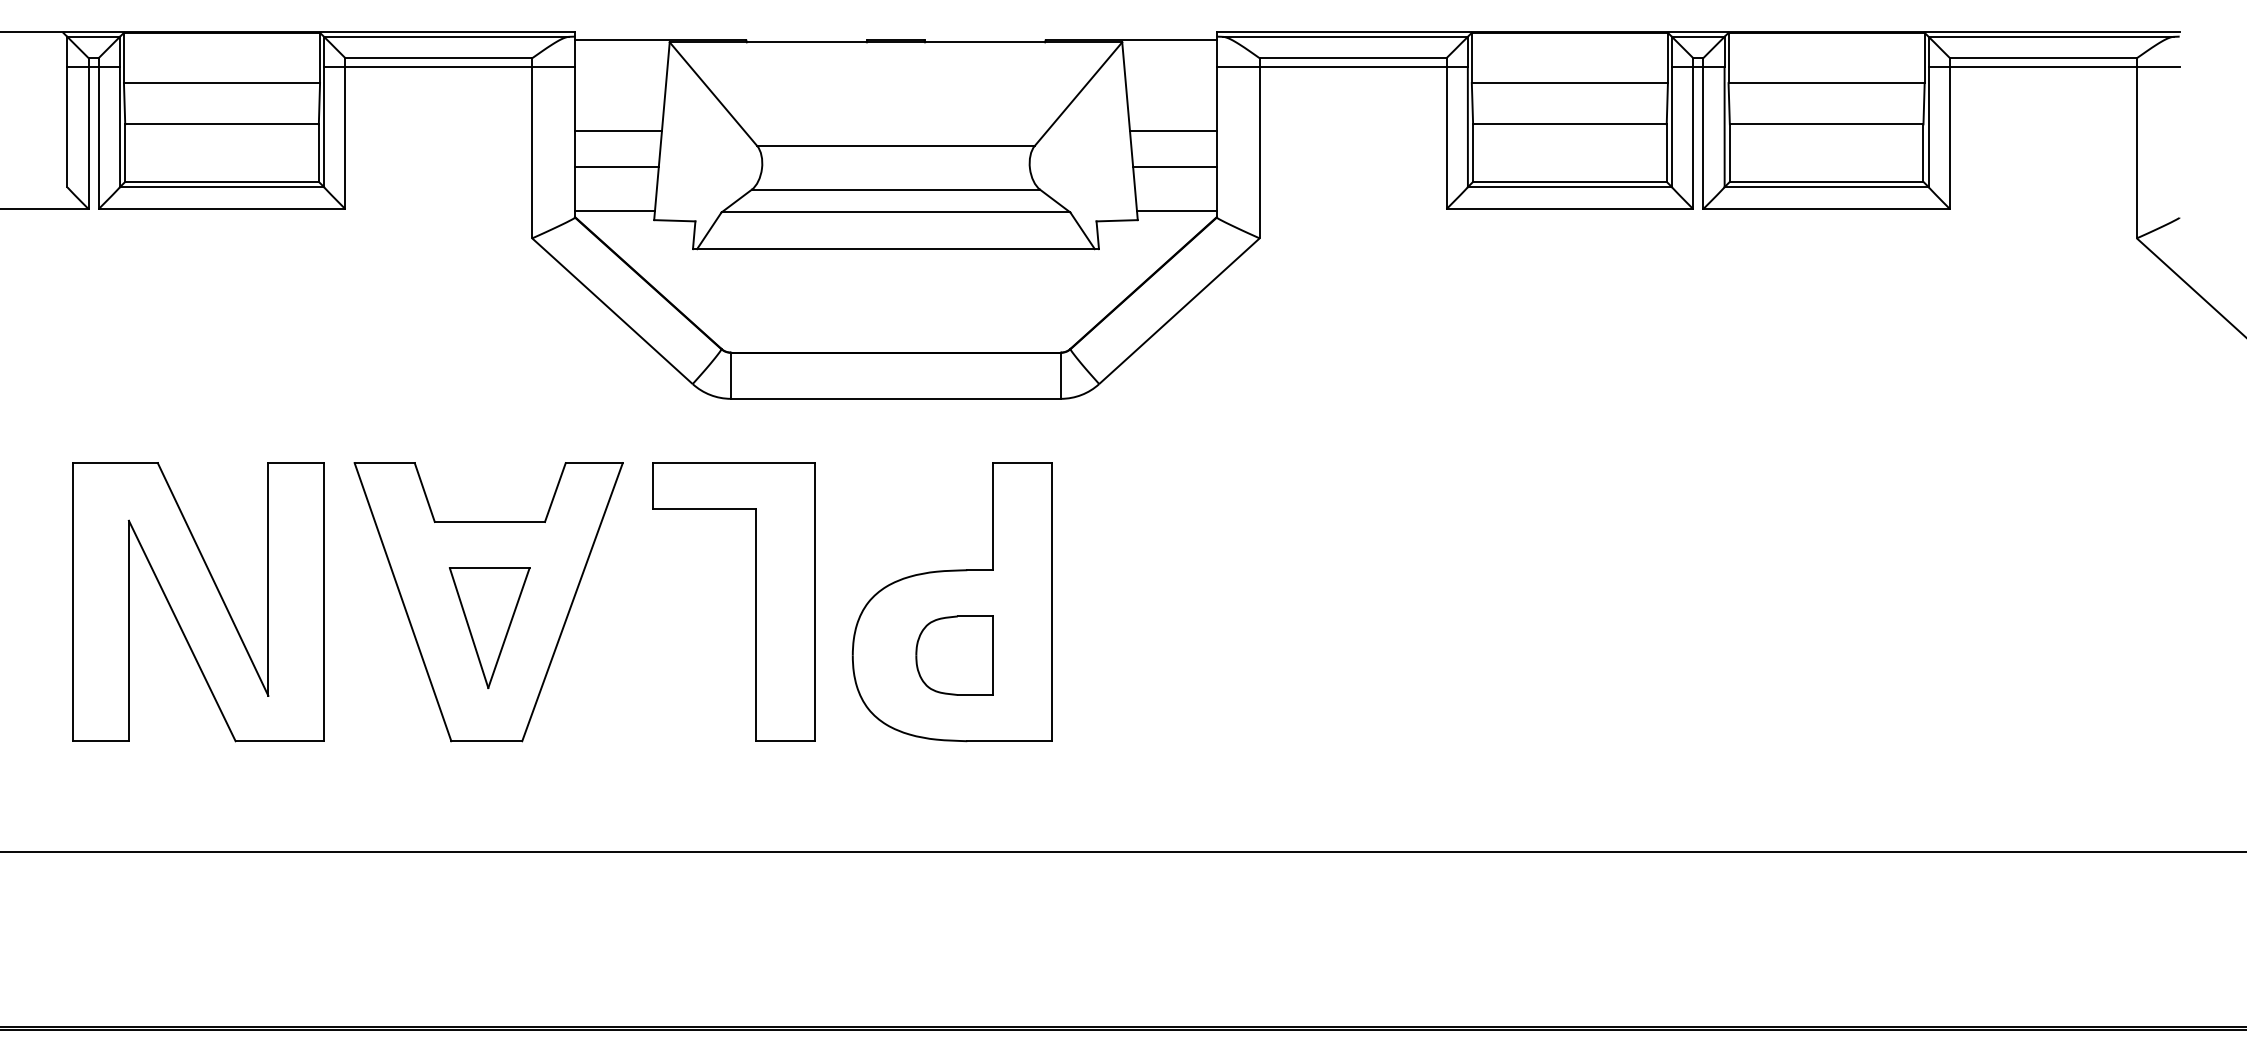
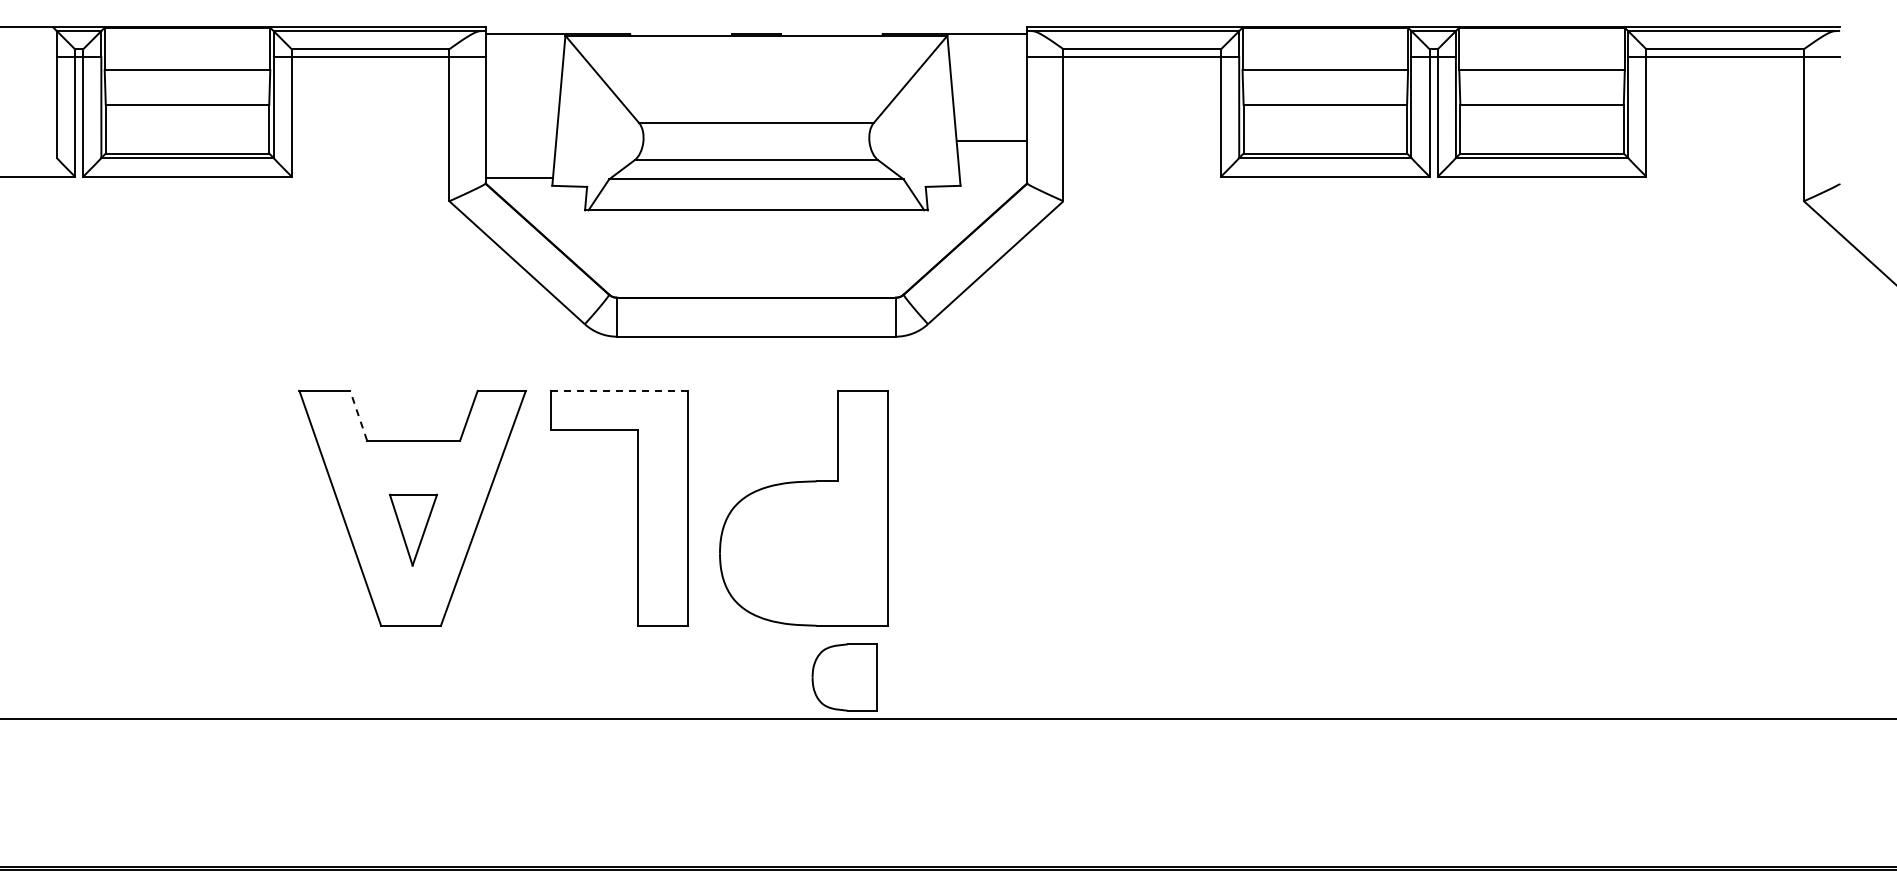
line: (617, 132) -> (521, 111), removed
line: (1173, 132) -> (990, 111), removed
line: (616, 167) -> (520, 141), removed
line: (1176, 211) -> (993, 178), removed
line: (733, 462) -> (619, 390), solid -> dashed
line: (424, 492) -> (358, 415), solid -> dashed
part: (198, 601) -> (167, 507), removed
part: (489, 627) -> (413, 529), size x0.7
part: (954, 655) -> (844, 677), moved

